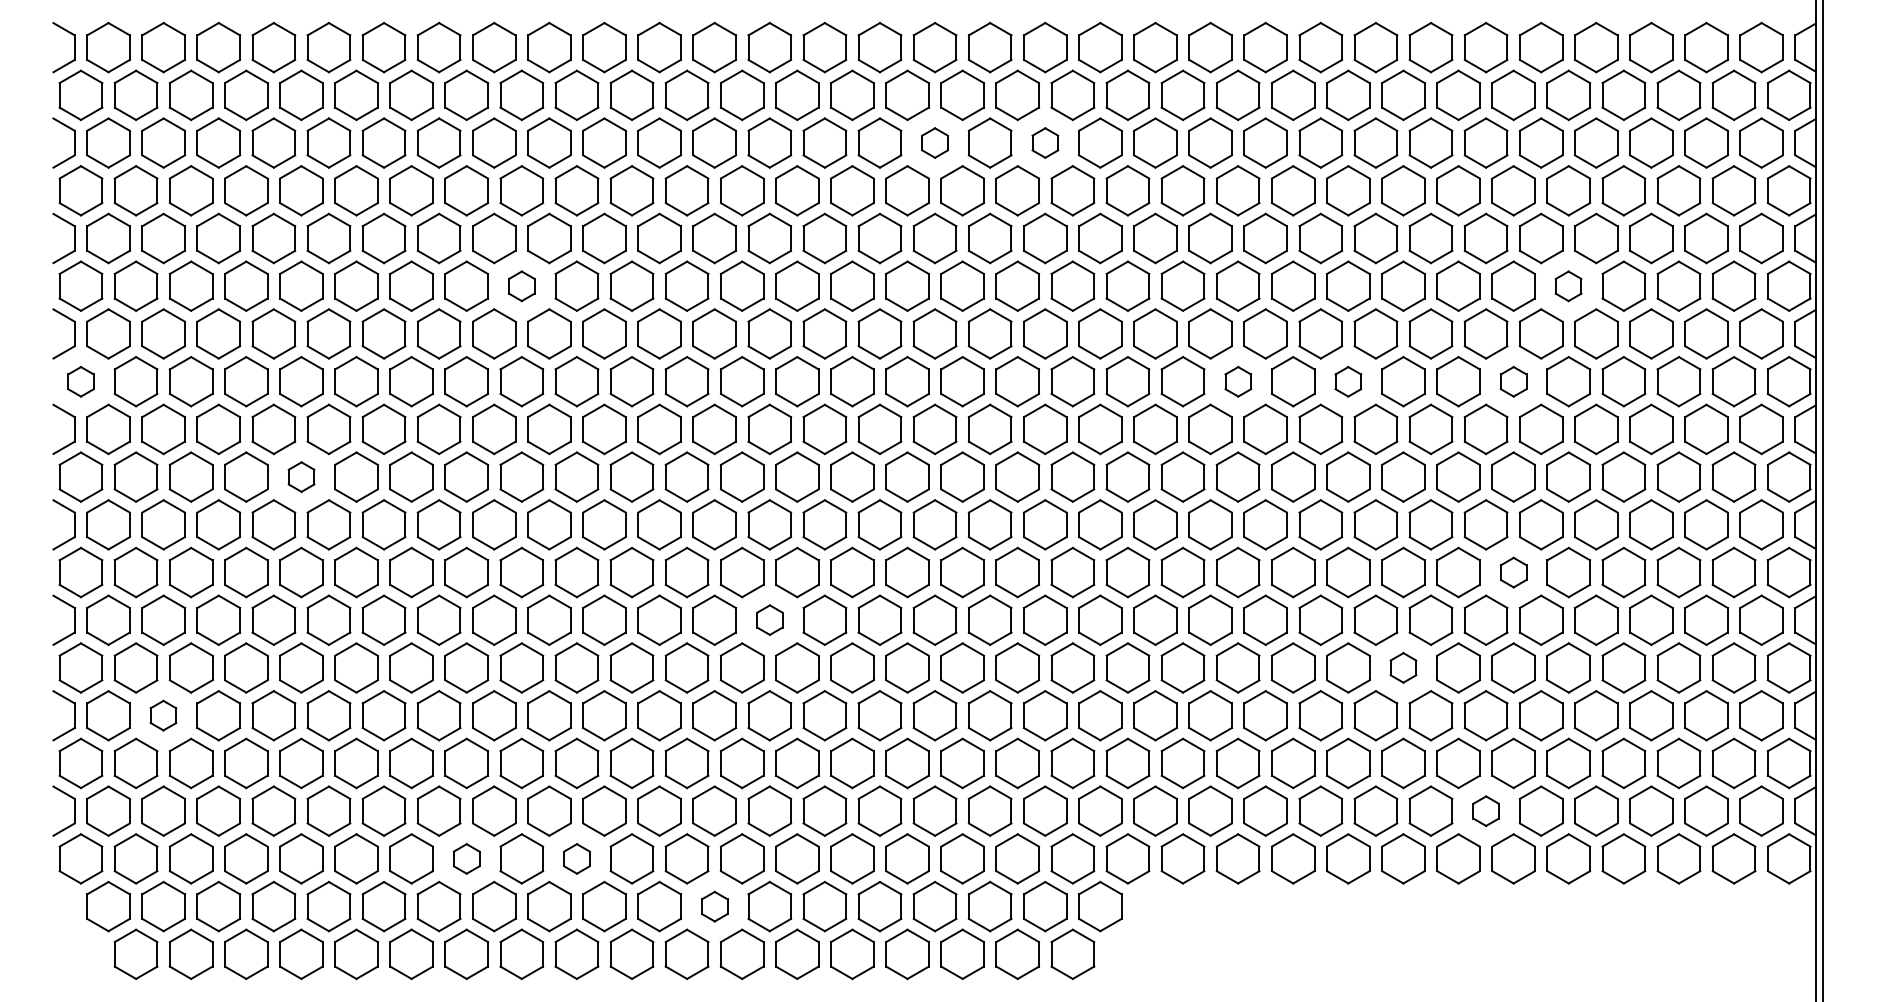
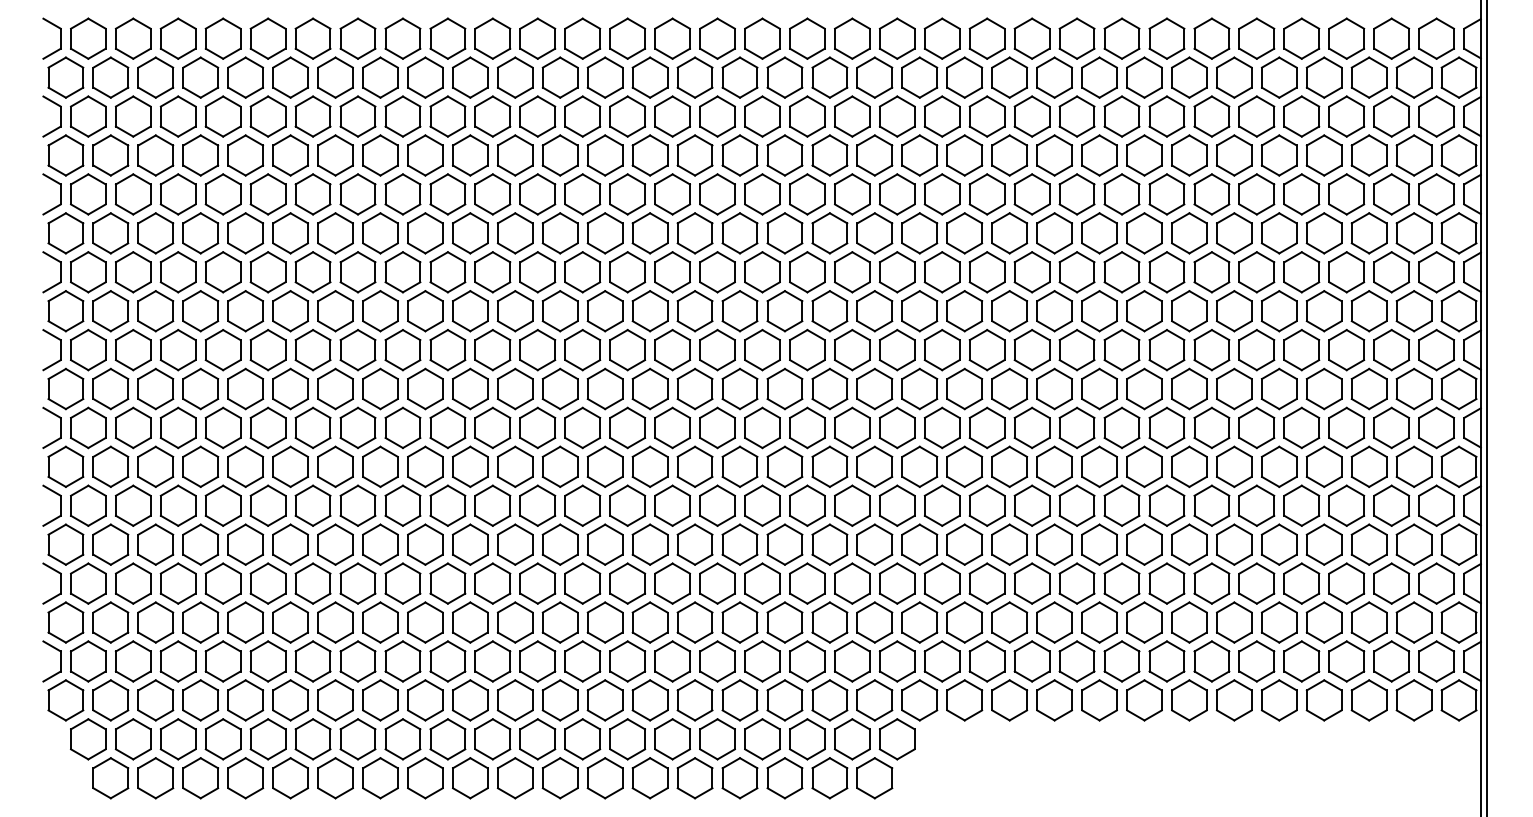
part: (935, 142) -> (762, 116), size x1.67
part: (1045, 142) -> (852, 116), size x1.67
part: (521, 286) -> (425, 233), size x1.67
part: (1567, 286) -> (1278, 233), size x1.67
part: (80, 382) -> (65, 311), size x1.67
part: (1237, 382) -> (1009, 311), size x1.67
part: (1348, 382) -> (1099, 311), size x1.67
part: (1513, 382) -> (1234, 311), size x1.67
part: (301, 476) -> (245, 388), size x1.67
part: (1513, 572) -> (1234, 466), size x1.67
part: (769, 619) -> (627, 505), size x1.67
part: (1403, 667) -> (1144, 544), size x1.67
part: (162, 715) -> (132, 583), size x1.67
part: (1485, 811) -> (1211, 661), size x1.67
part: (466, 859) -> (380, 700), size x1.67
part: (577, 859) -> (470, 700), size x1.67
part: (714, 906) -> (582, 739), size x1.67

